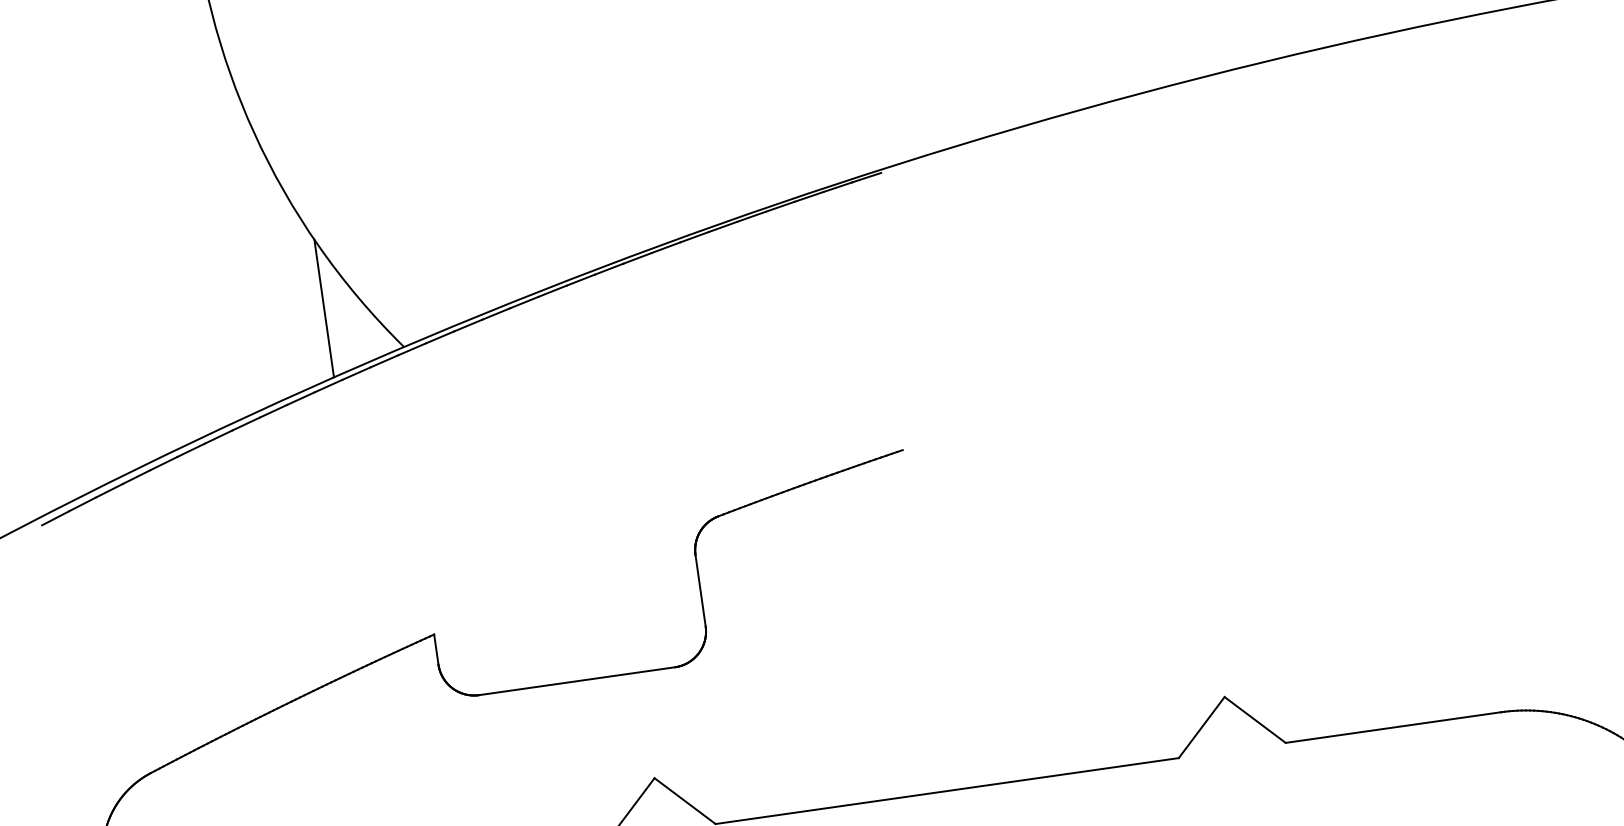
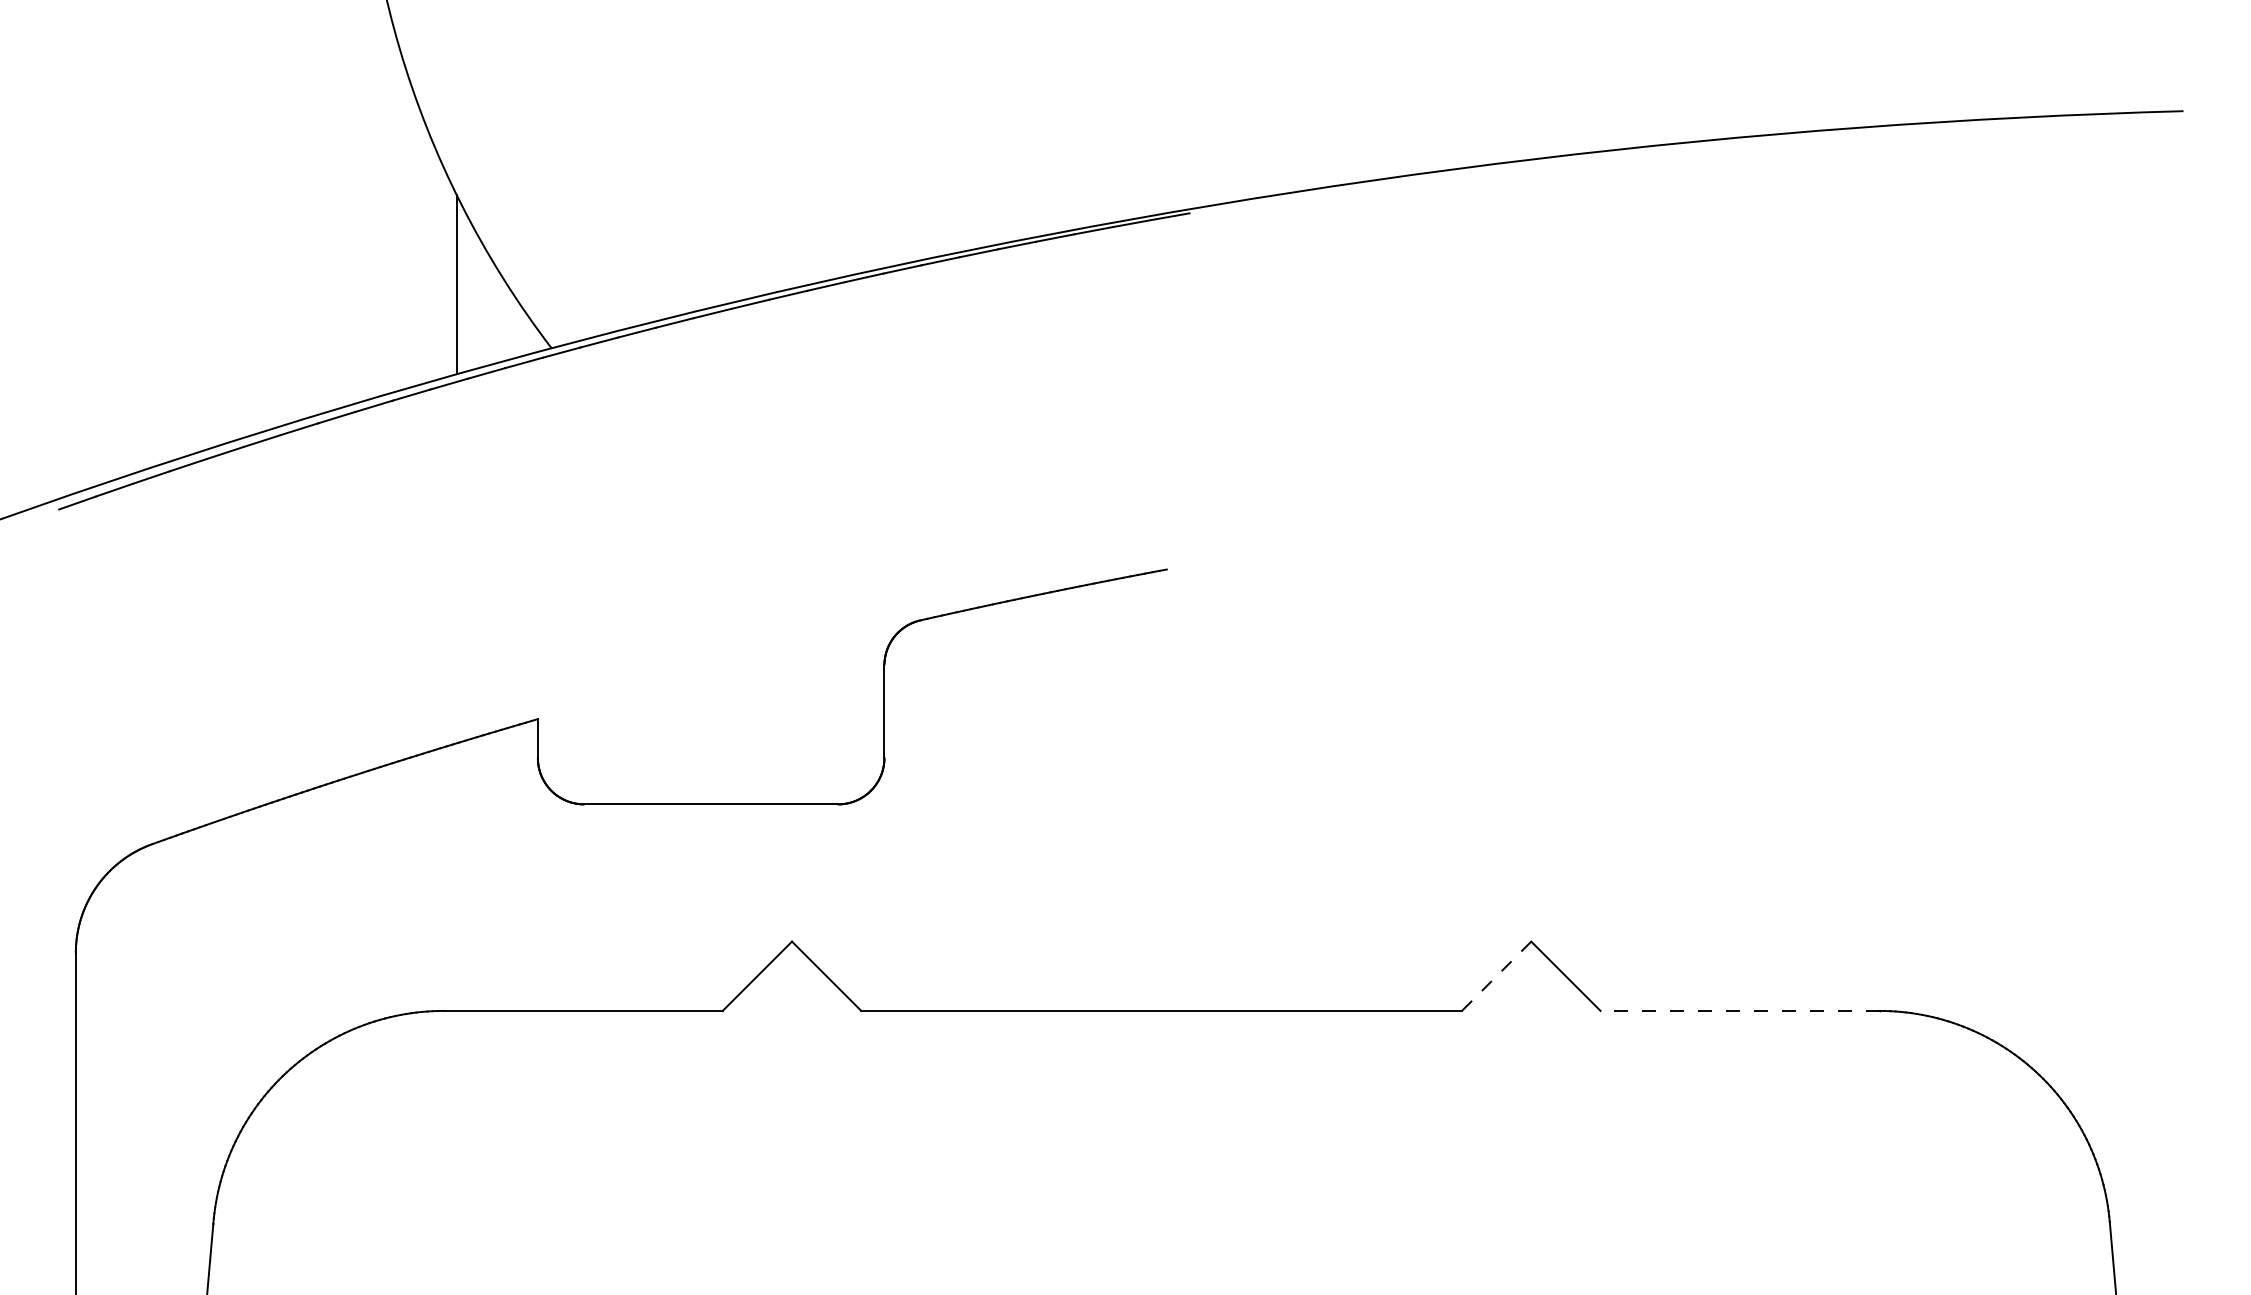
line: (1201, 727) -> (1496, 976), solid -> dashed
line: (1393, 727) -> (1740, 1010), solid -> dashed

